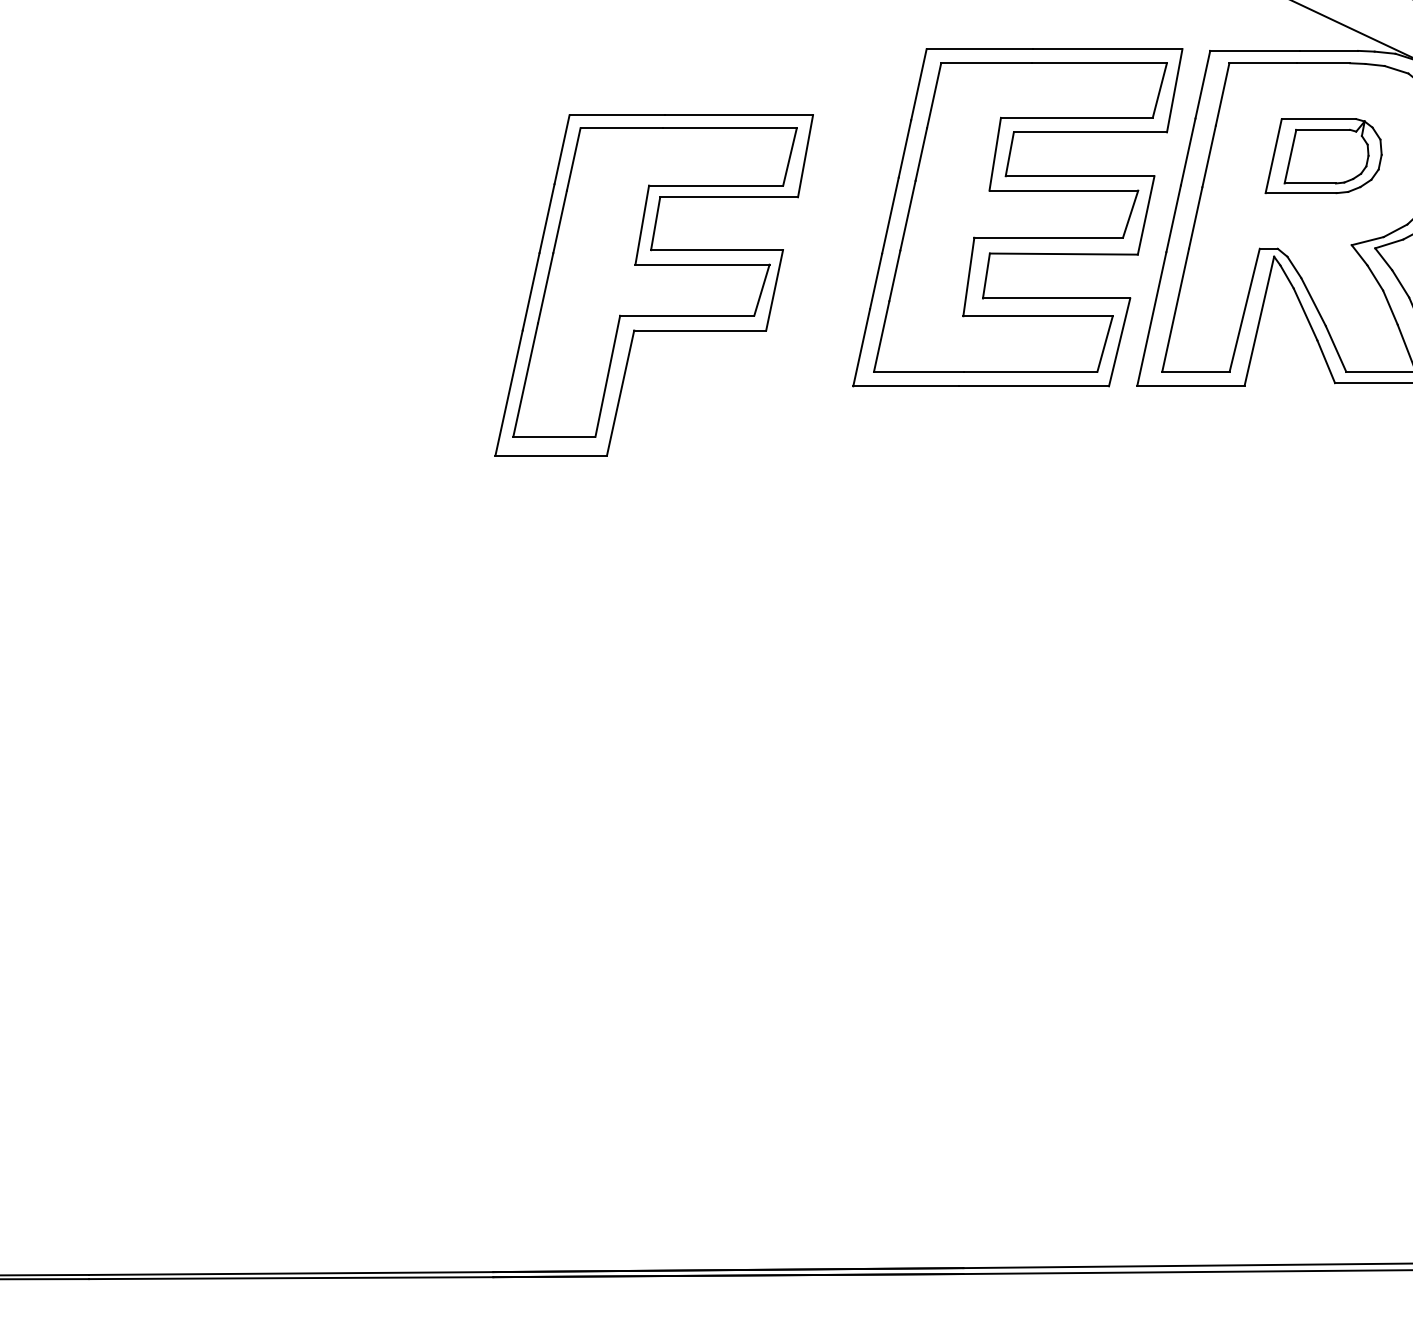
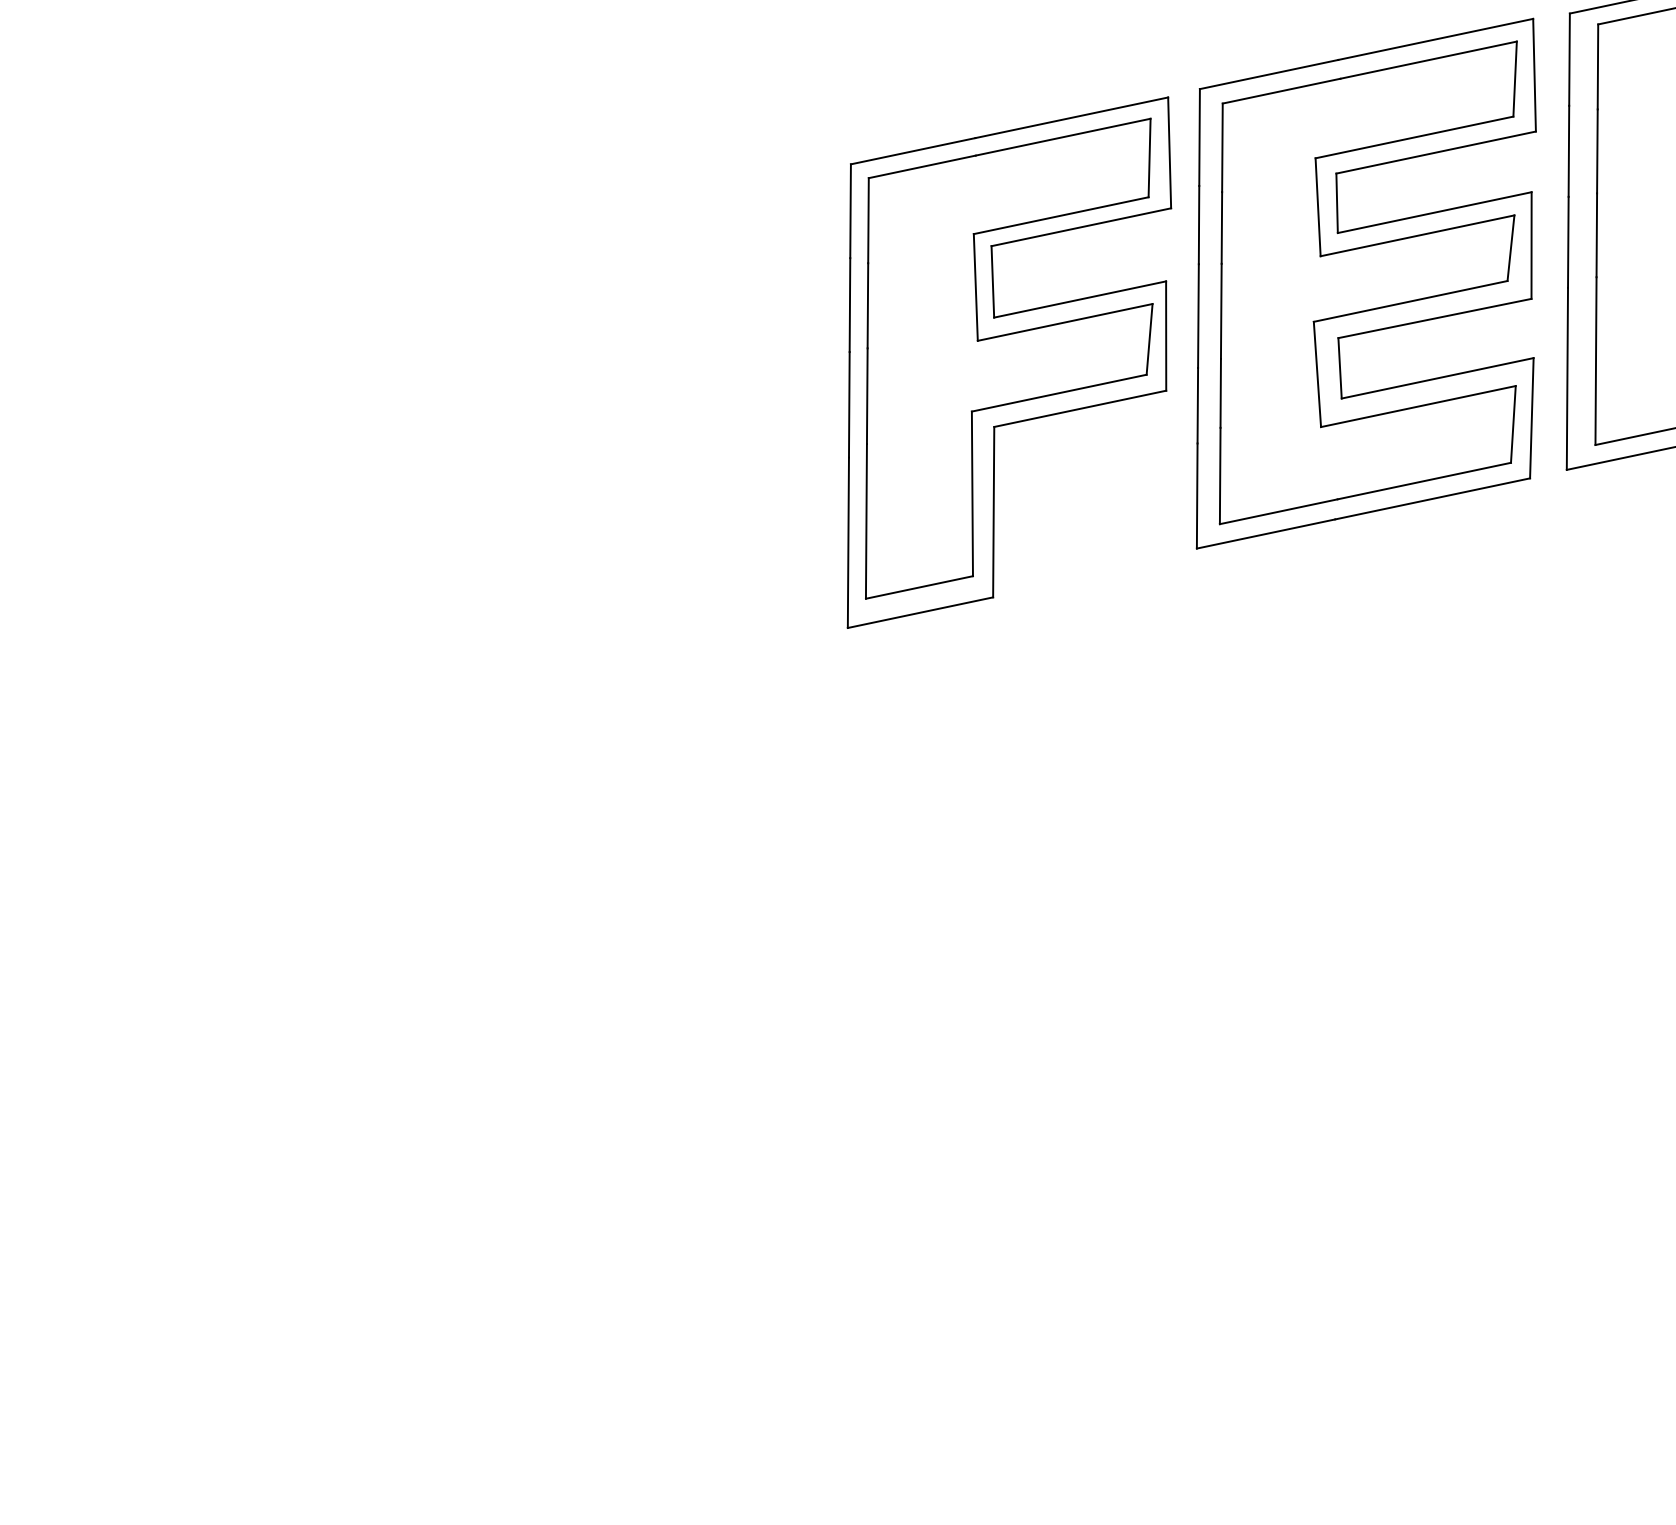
part: (653, 285) -> (1007, 362), moved

